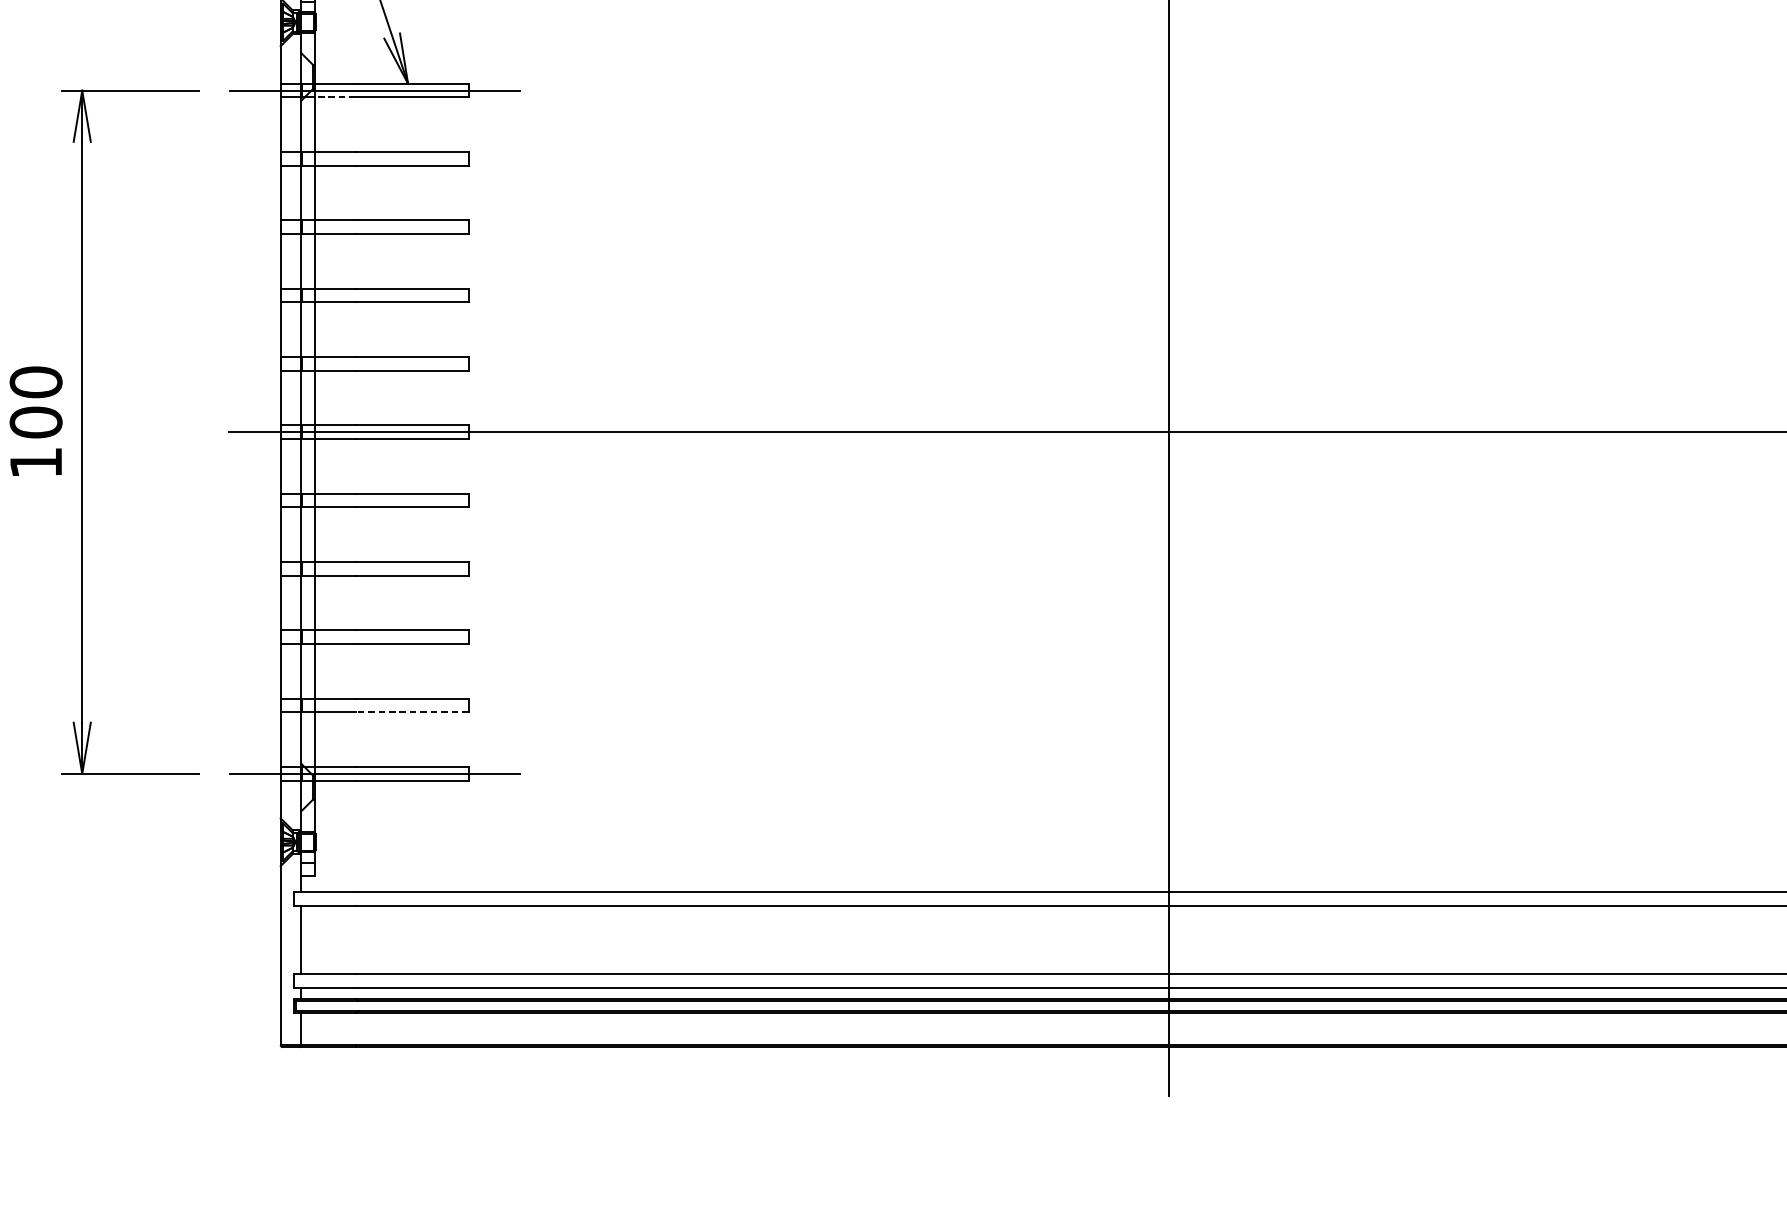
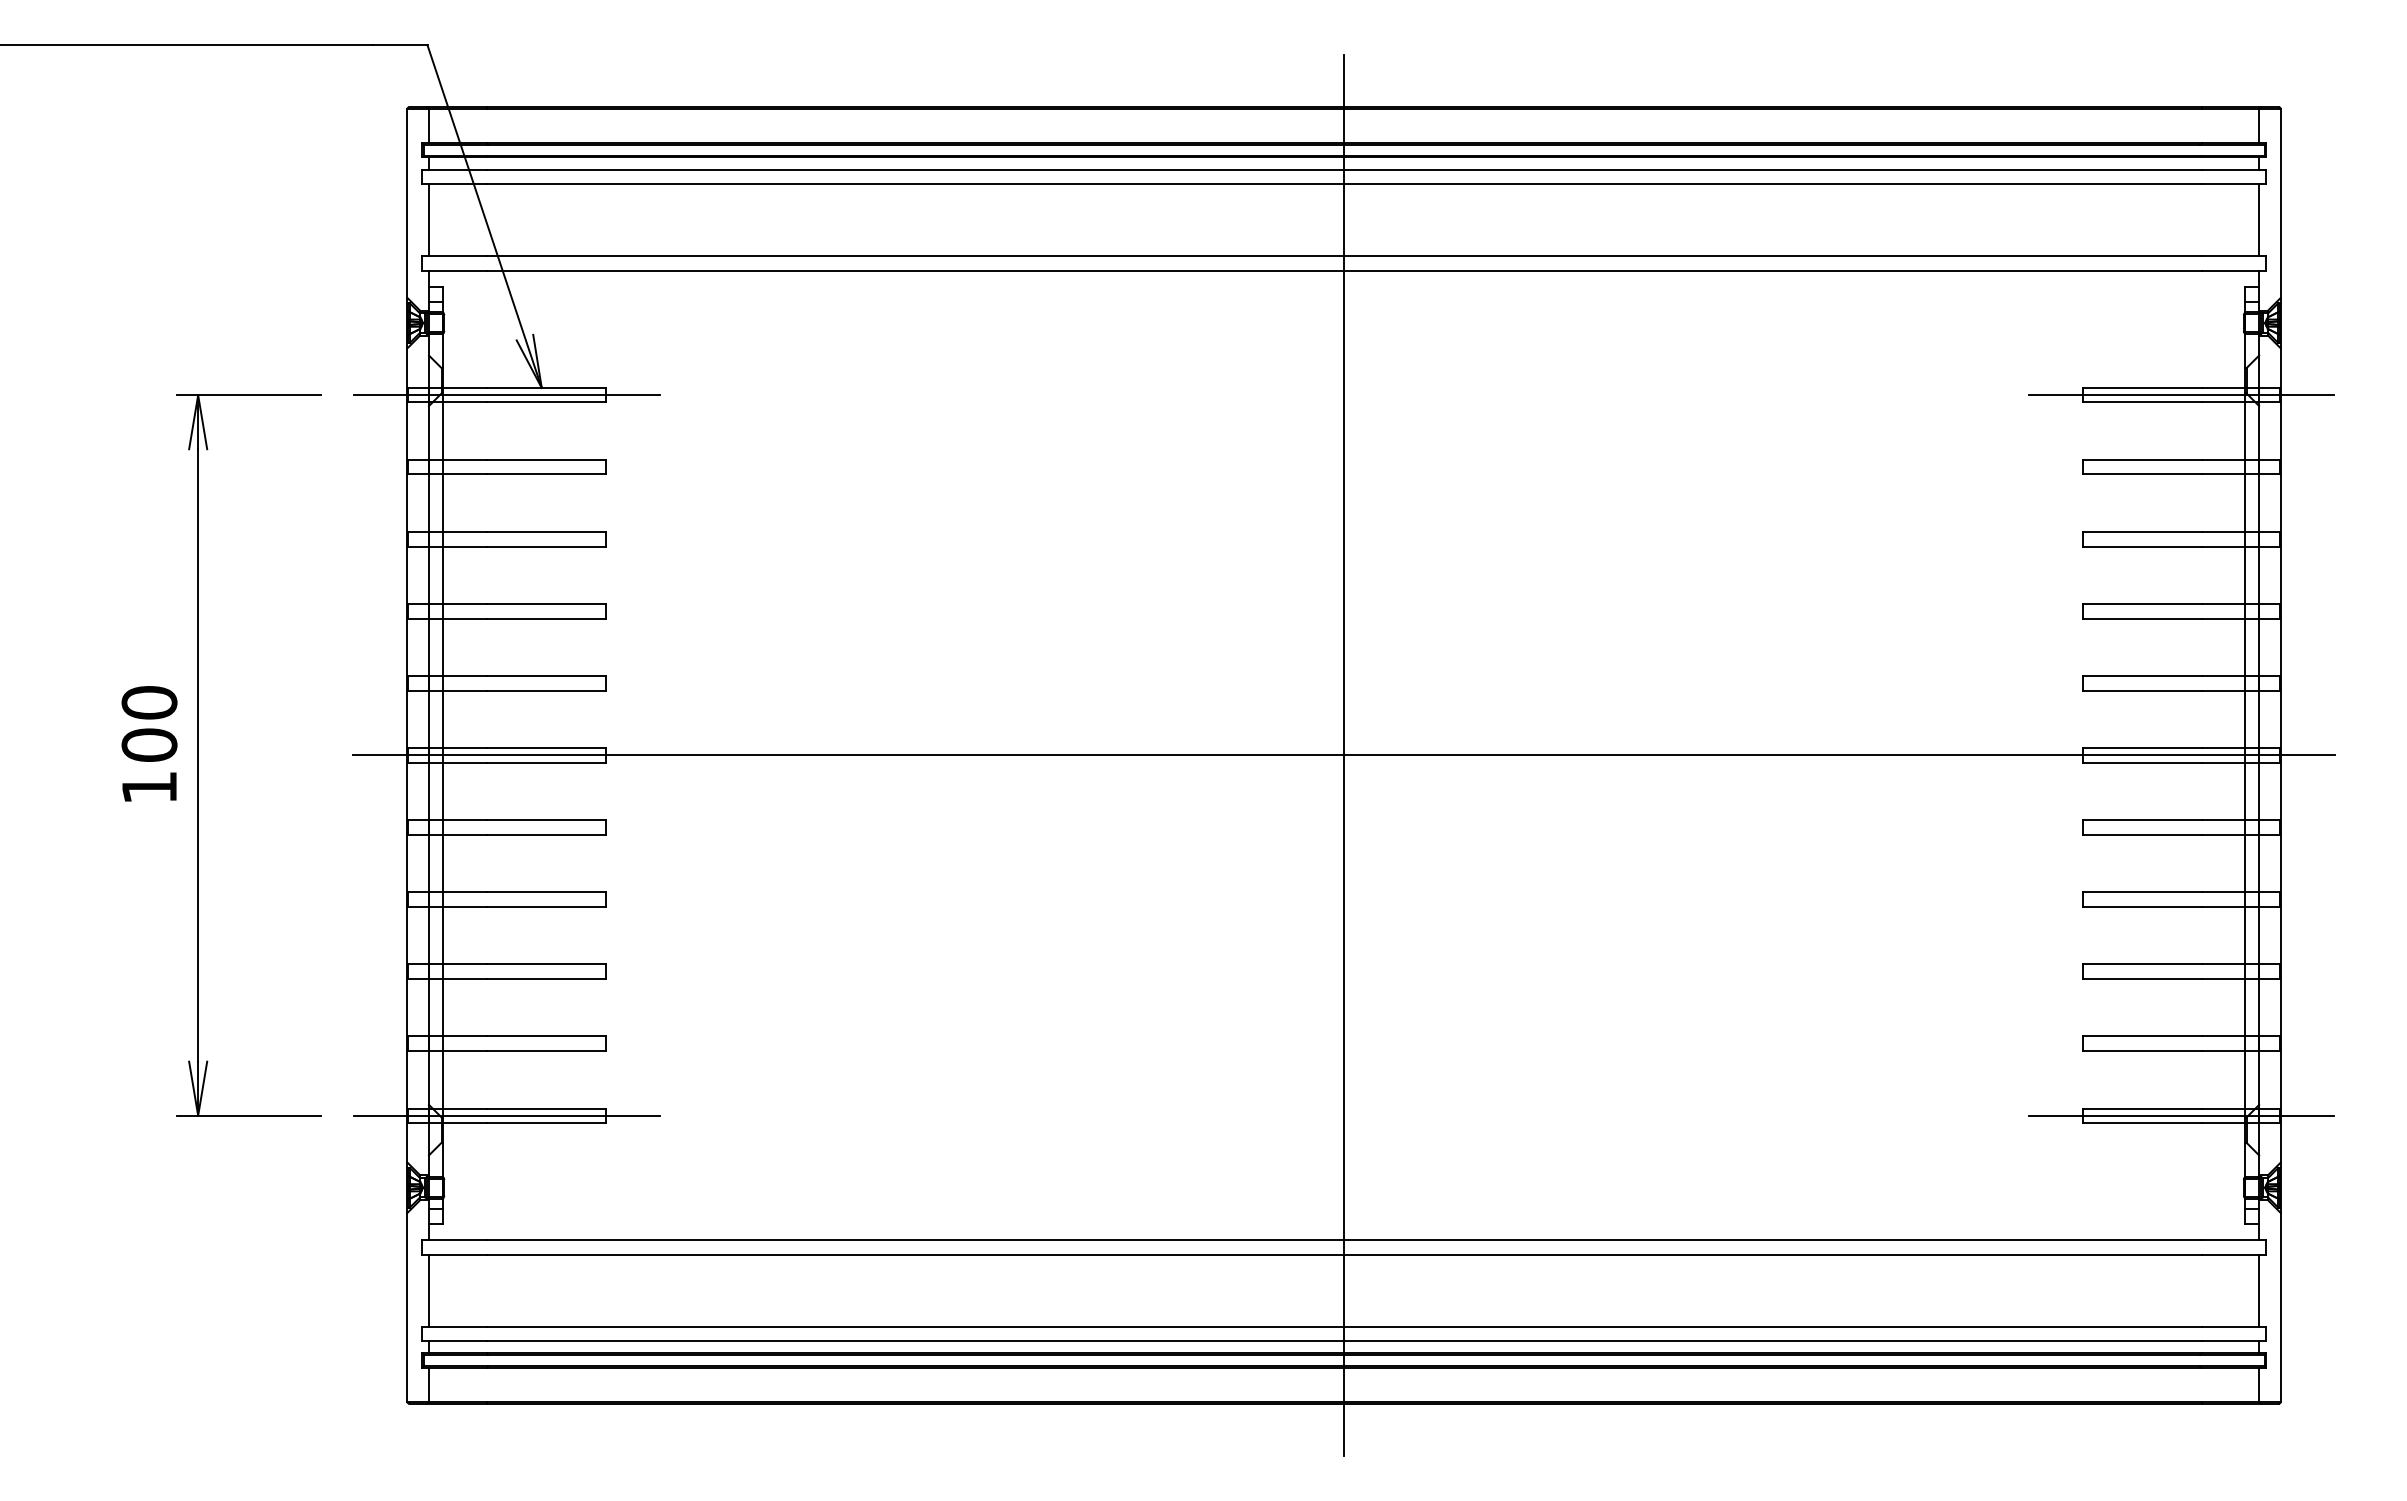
line: (335, 97) -> (465, 402), dashed -> solid
line: (411, 712) -> (545, 1050), dashed -> solid

